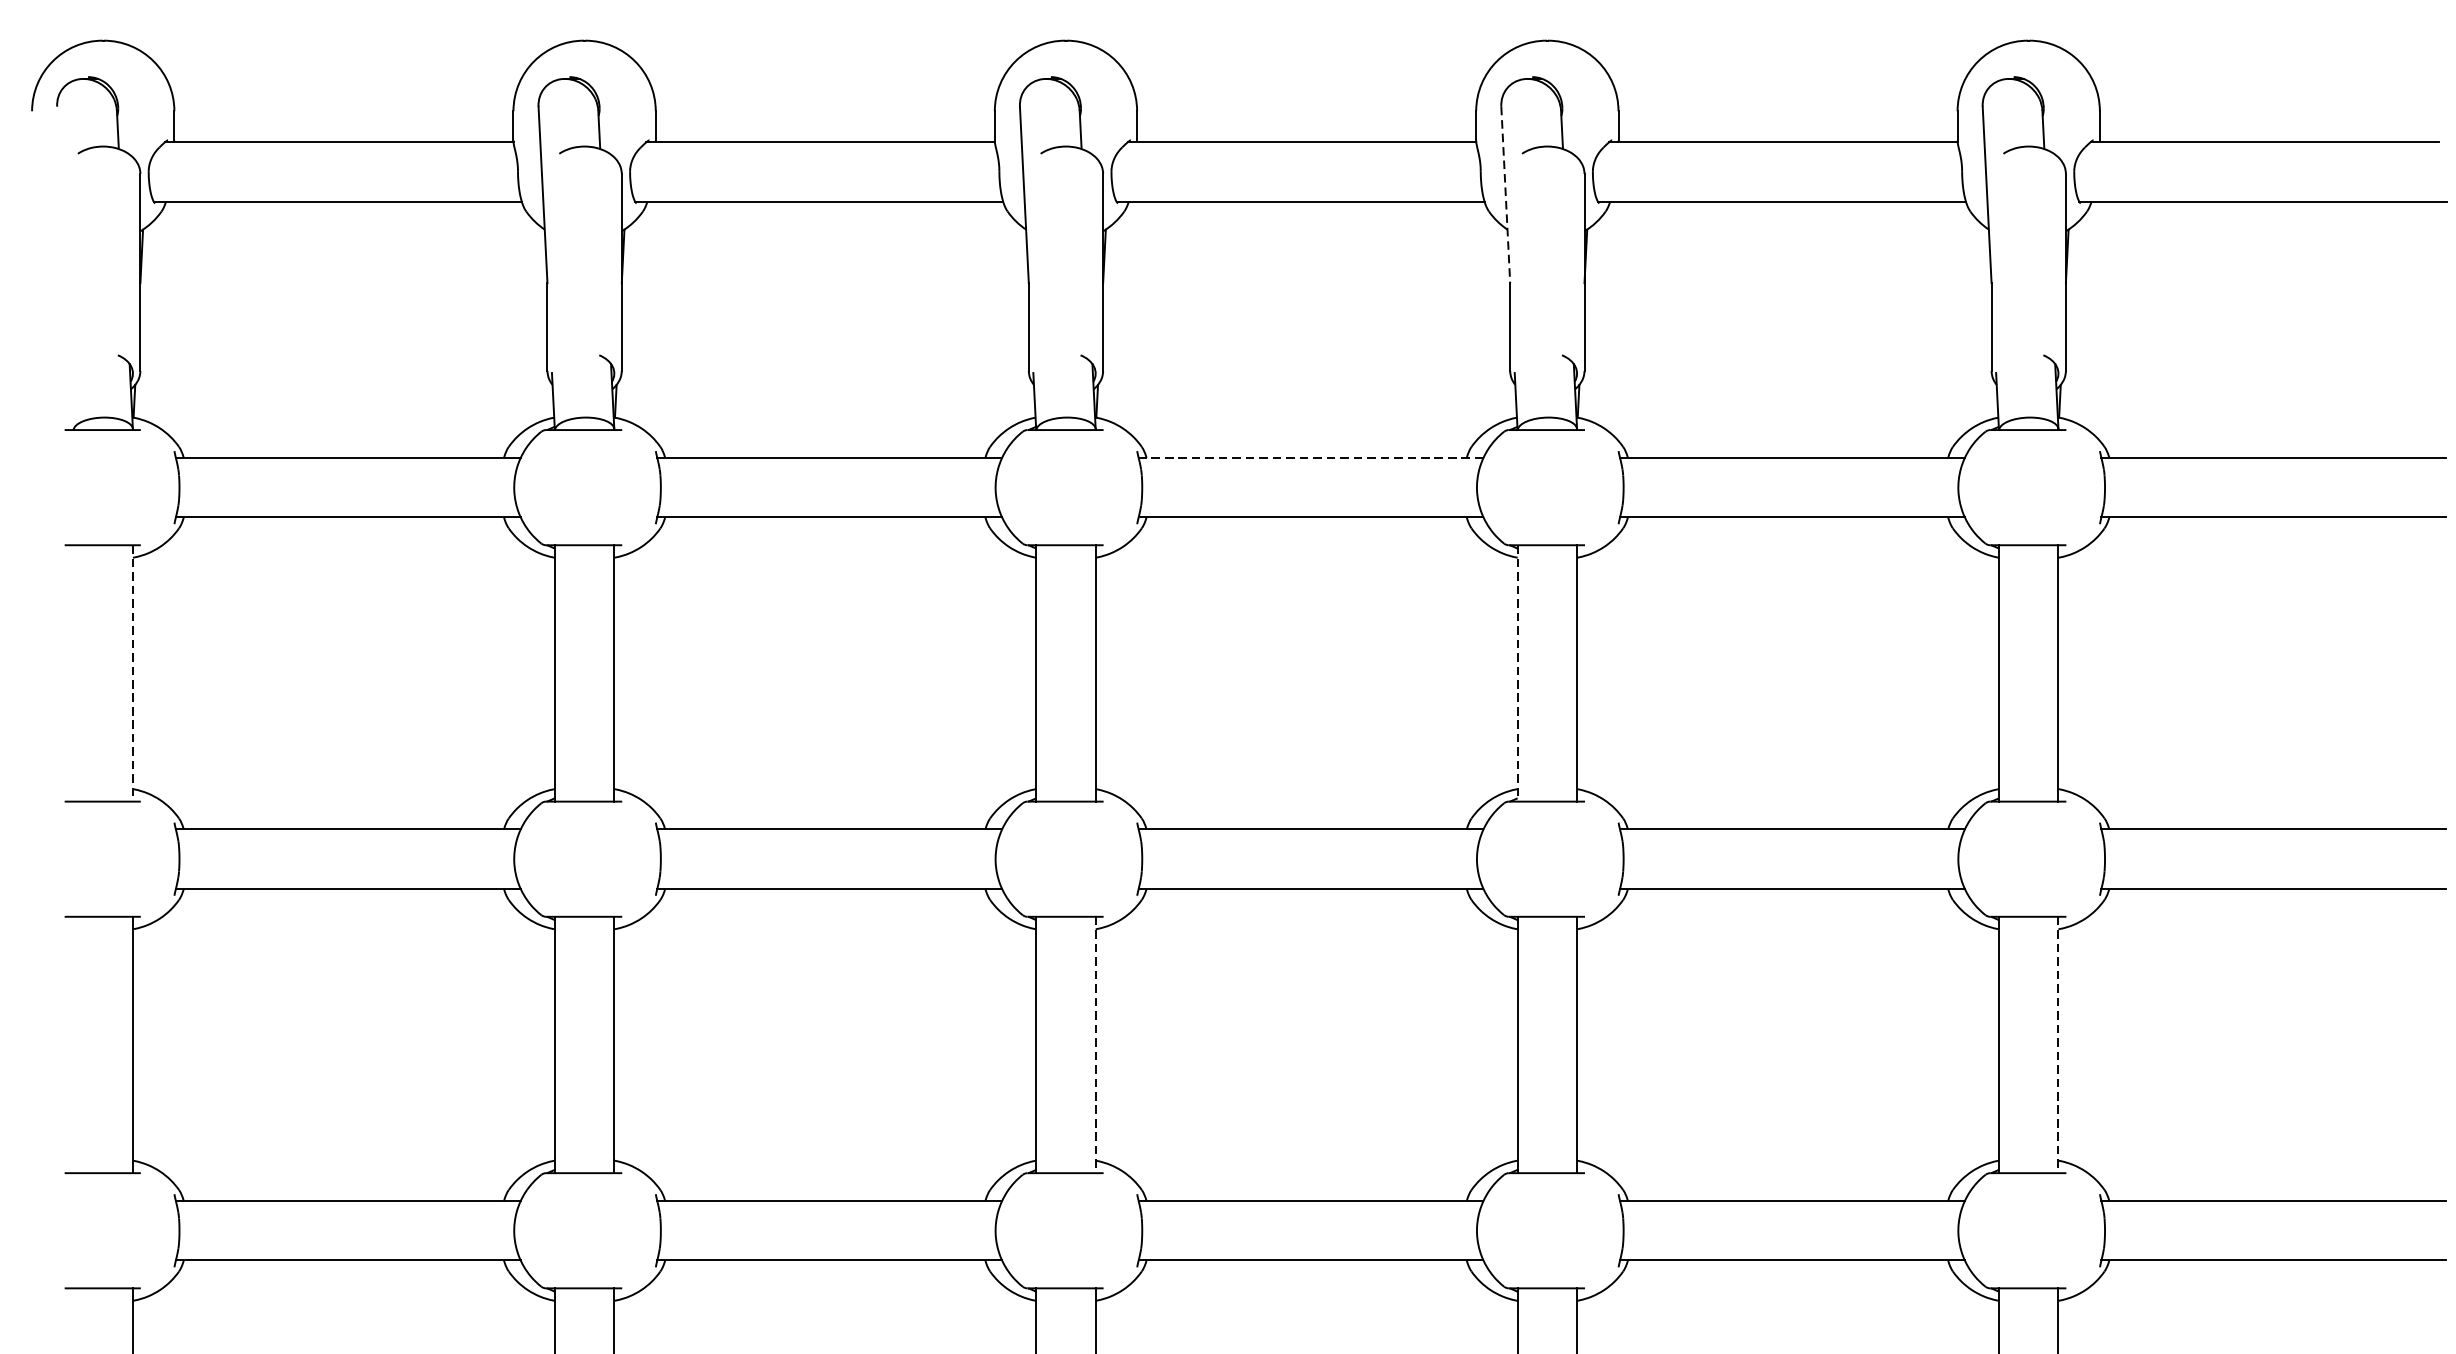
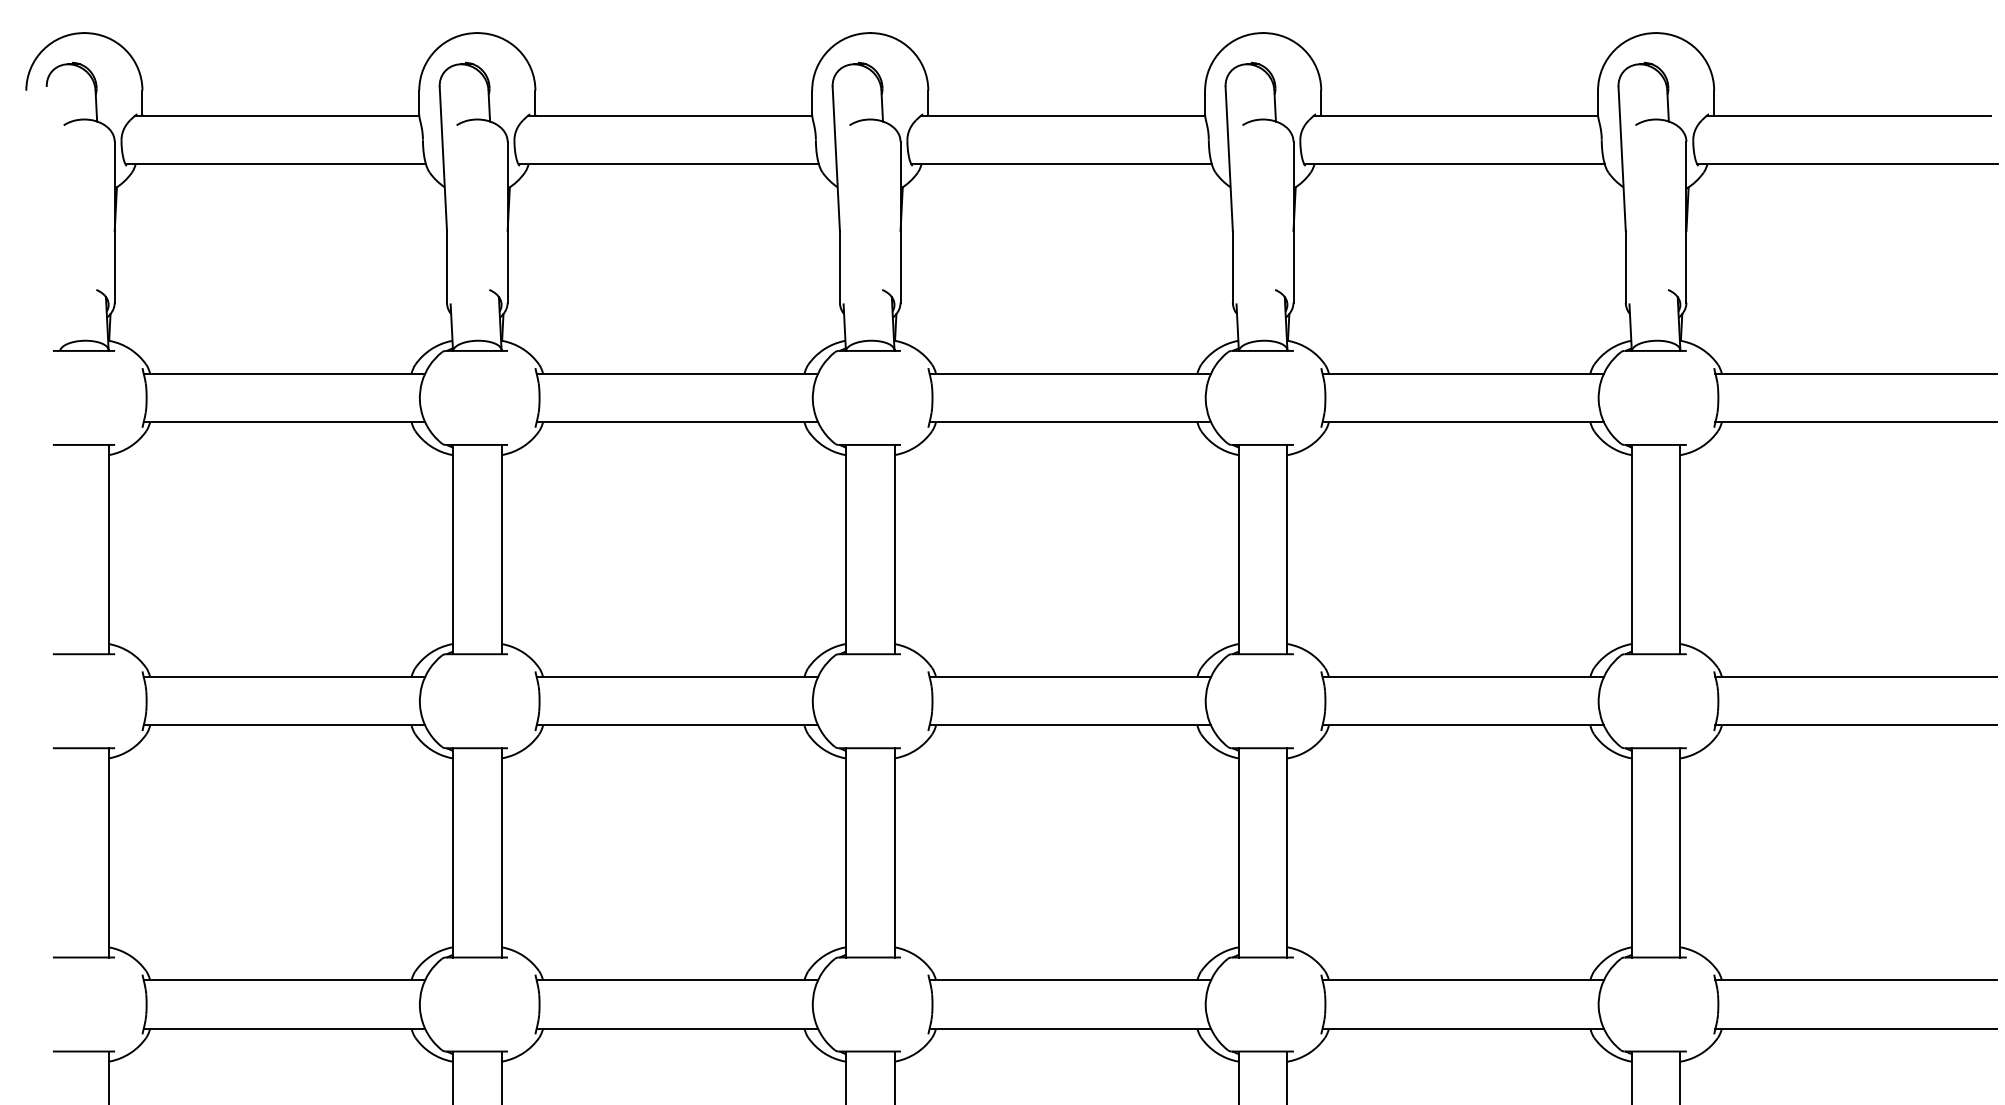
line: (1506, 195) -> (1229, 159), dashed -> solid
line: (1311, 457) -> (1070, 373), dashed -> solid
line: (132, 673) -> (108, 549), dashed -> solid
line: (1517, 673) -> (1238, 549), dashed -> solid
line: (1095, 1044) -> (894, 852), dashed -> solid
line: (2058, 1044) -> (1680, 852), dashed -> solid

